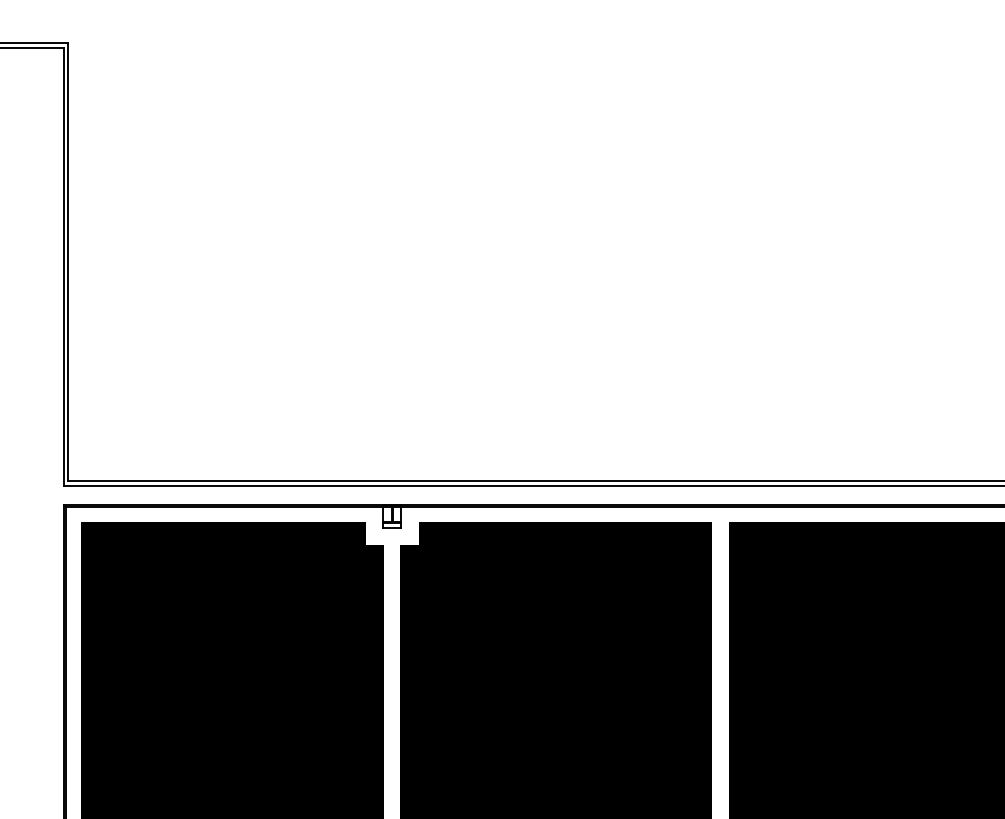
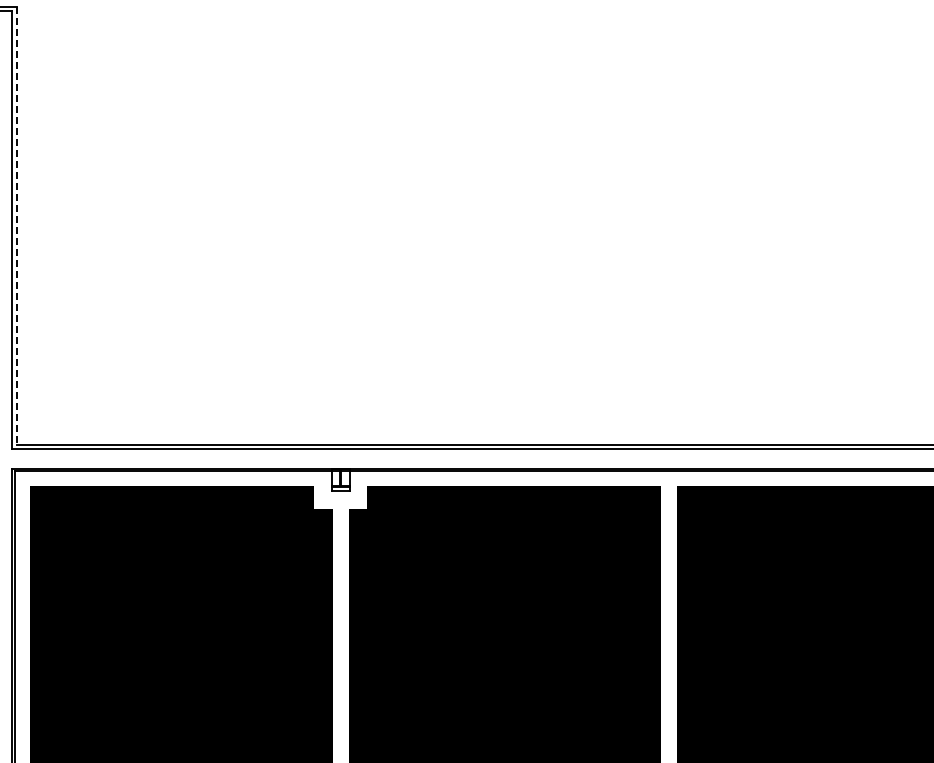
line: (68, 262) -> (16, 226), solid -> dashed

